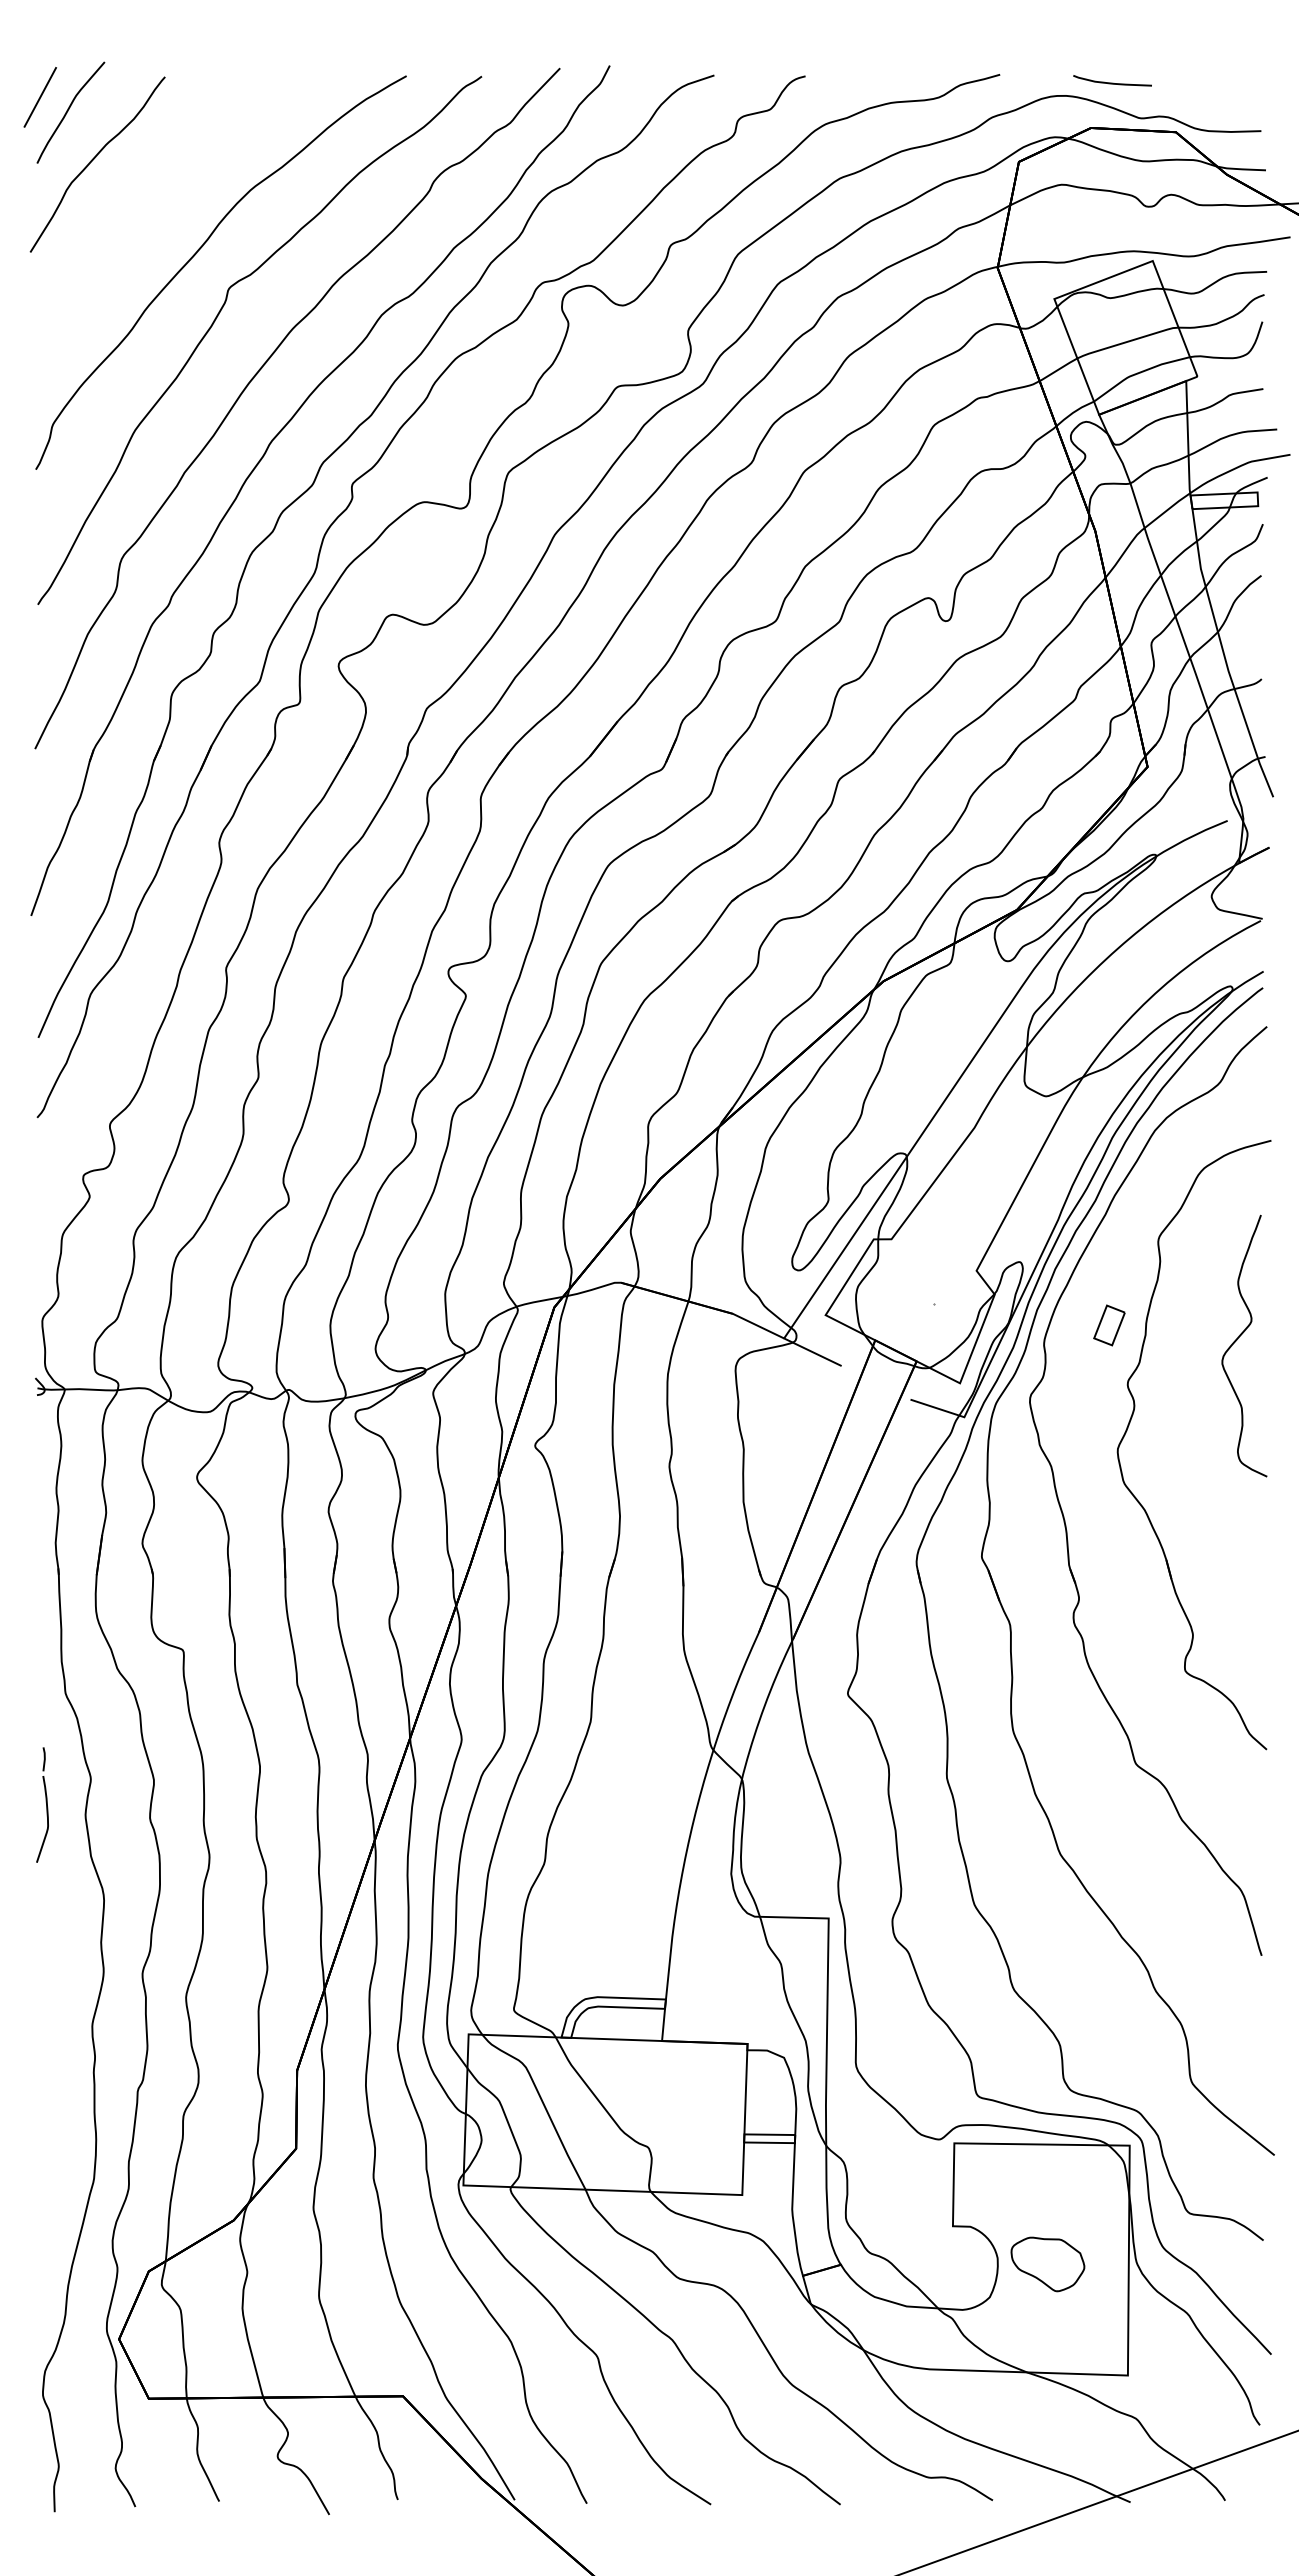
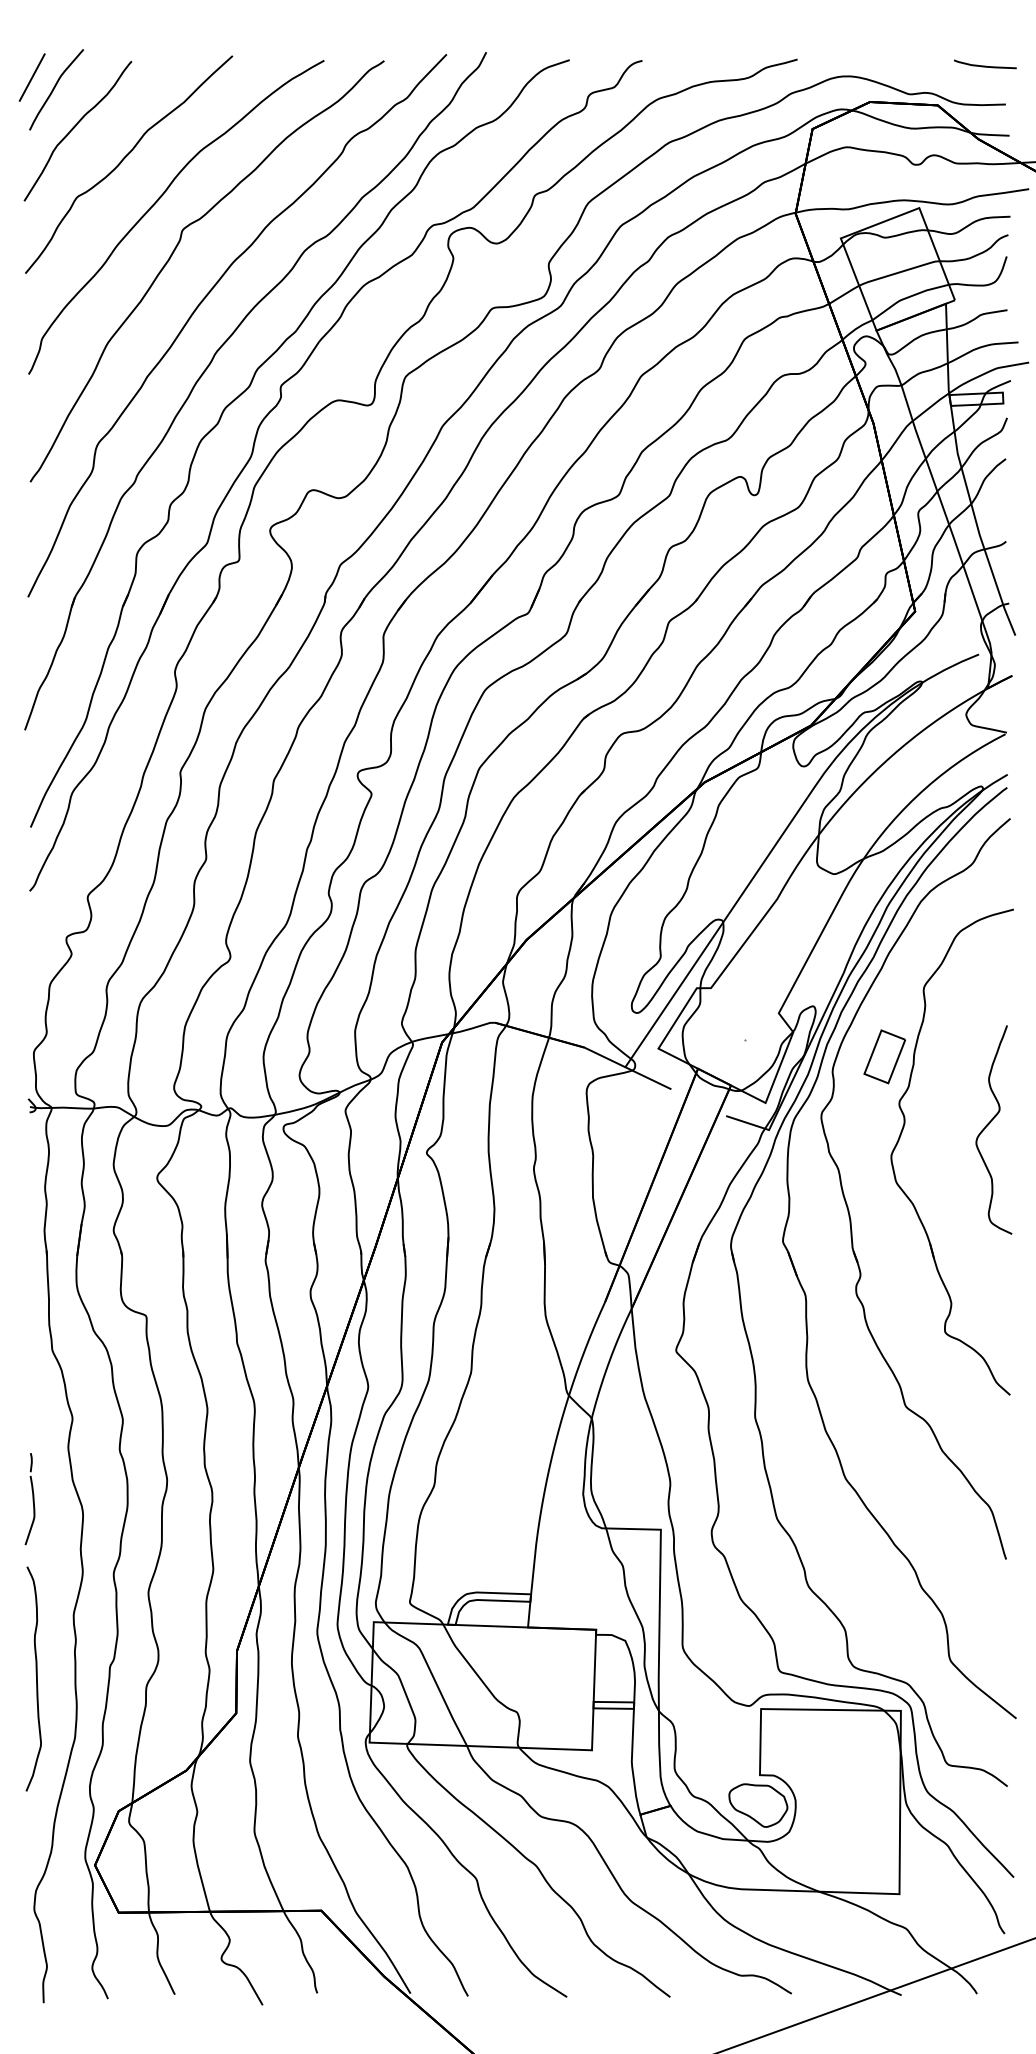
curve: (1112, 82) -> (985, 65), moved
curve: (155, 200) -> (124, 159), added
part: (1109, 1325) -> (884, 1056), size x1.67
curve: (1238, 1339) -> (989, 1124), moved
part: (42, 1804) -> (29, 1498), moved
curve: (45, 2105) -> (36, 1678), added
part: (1047, 2264) -> (758, 1805), moved

